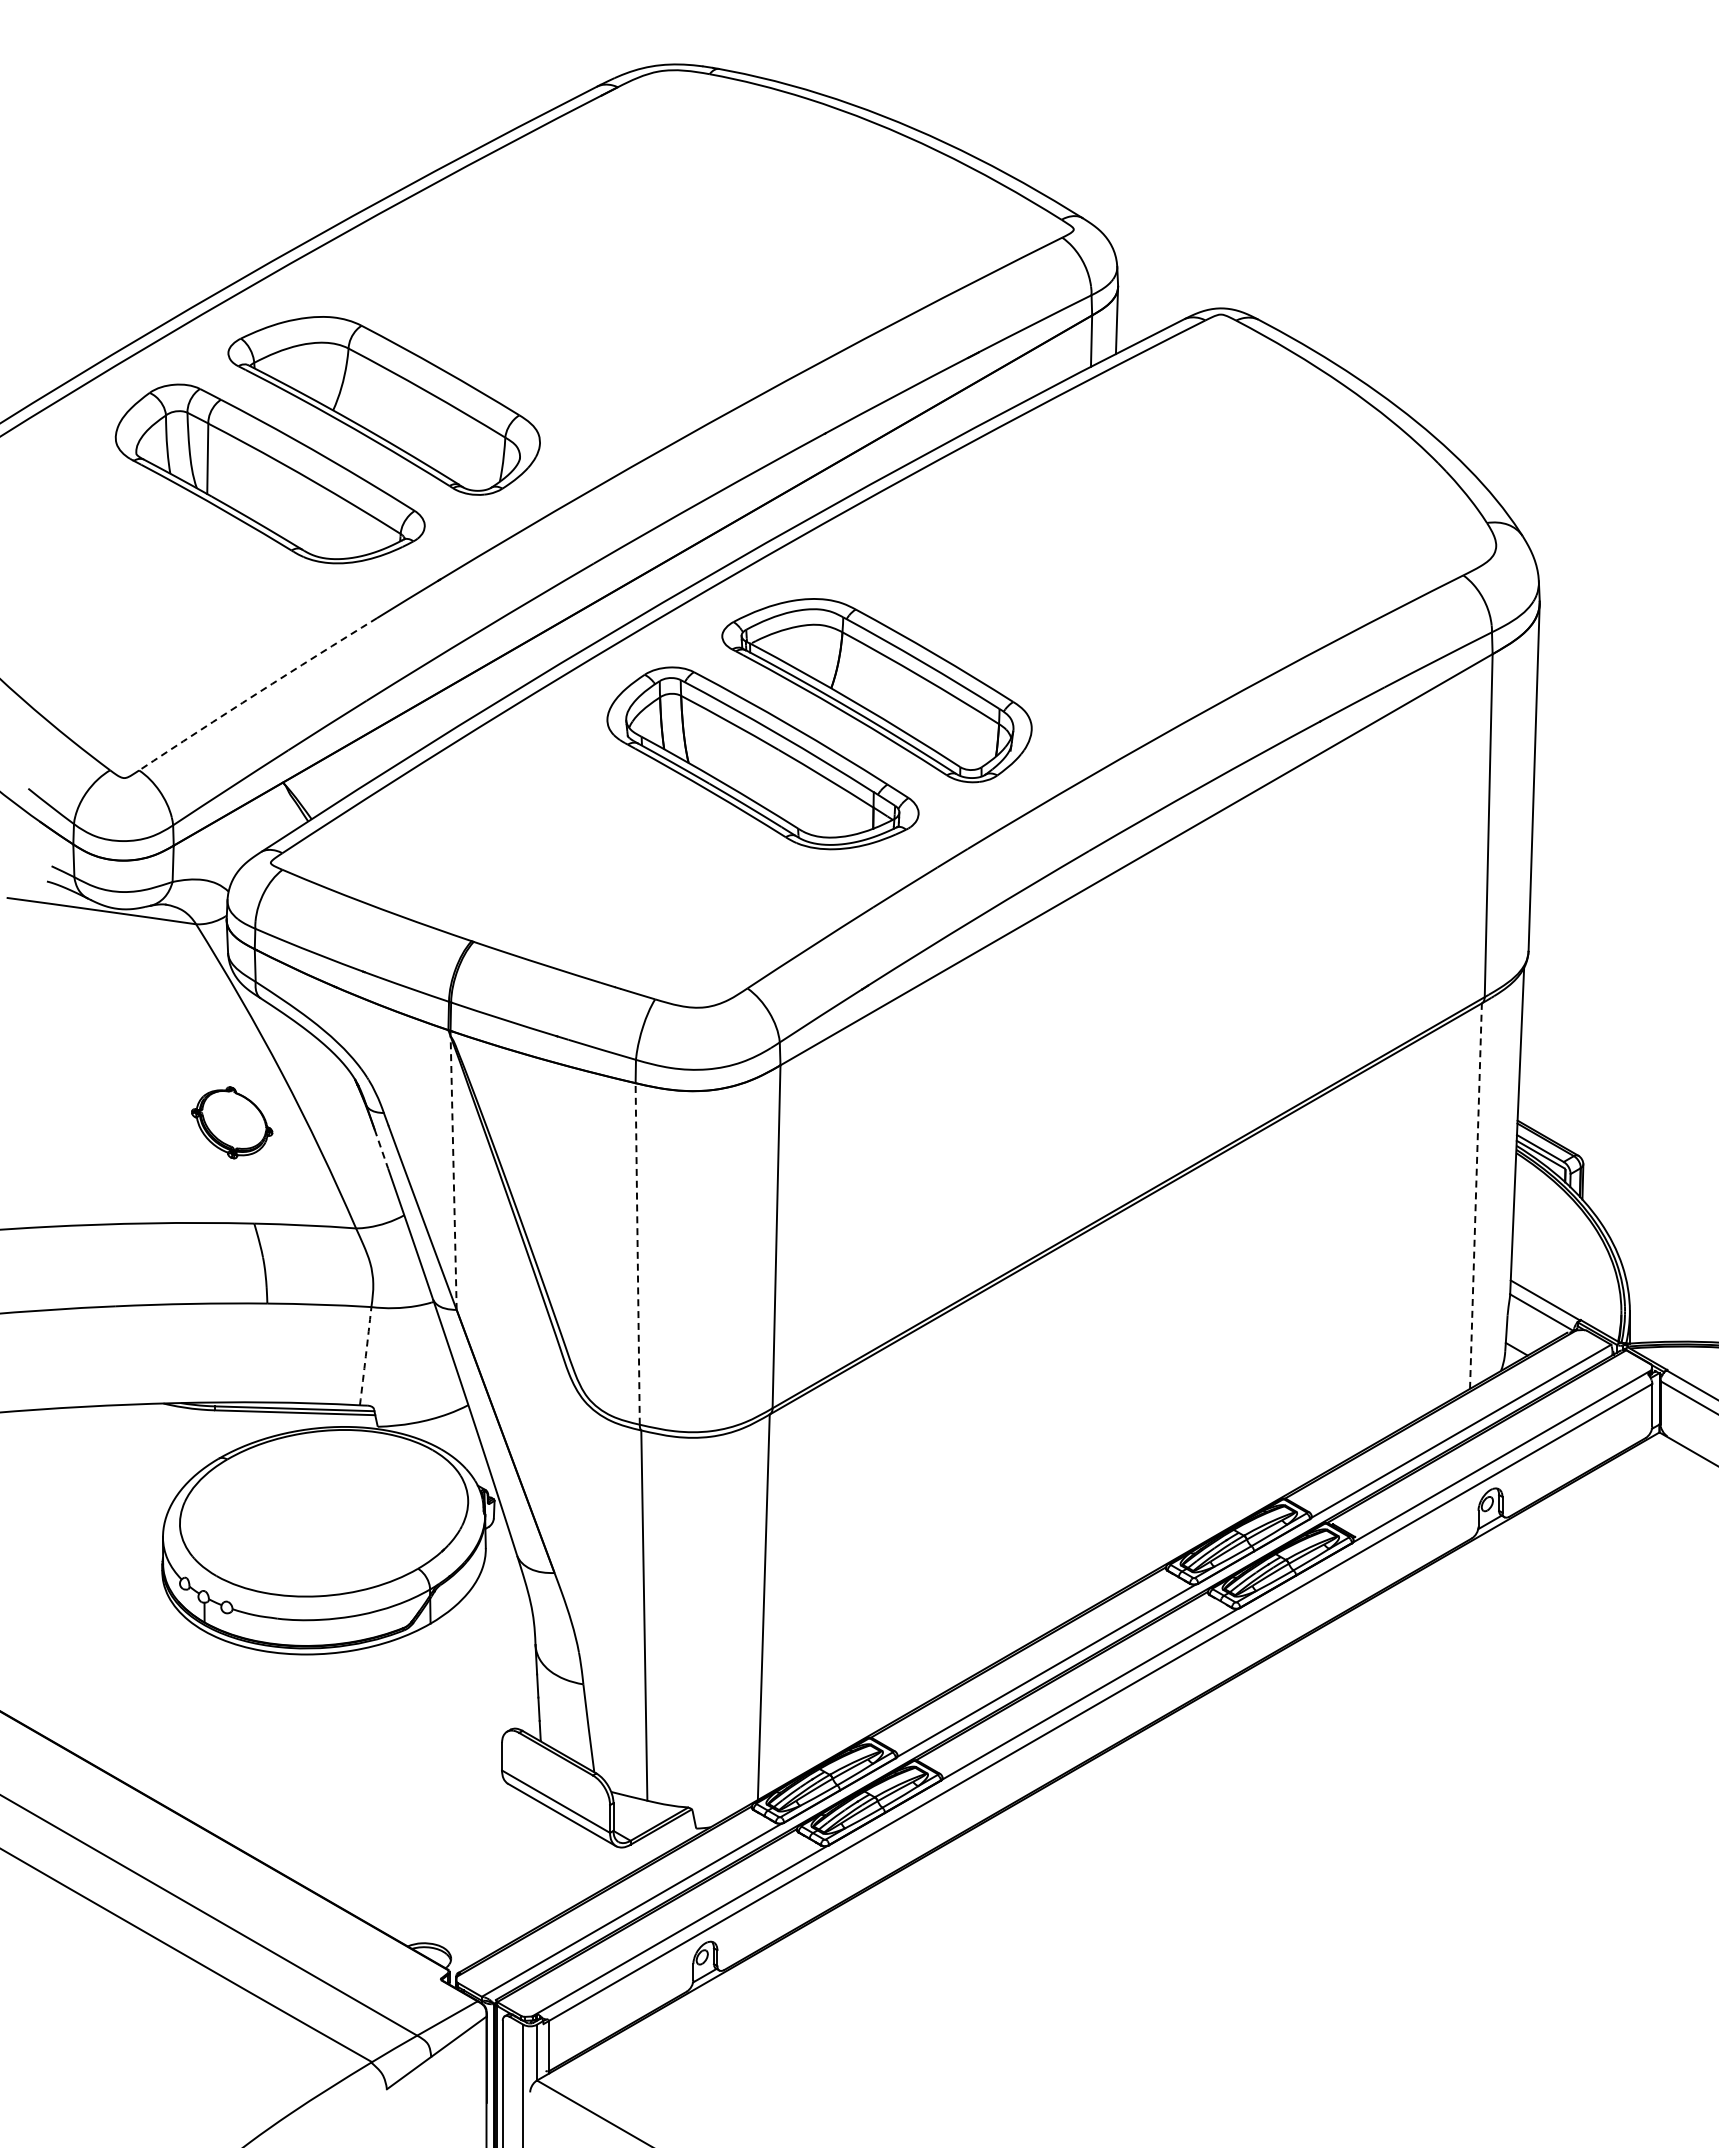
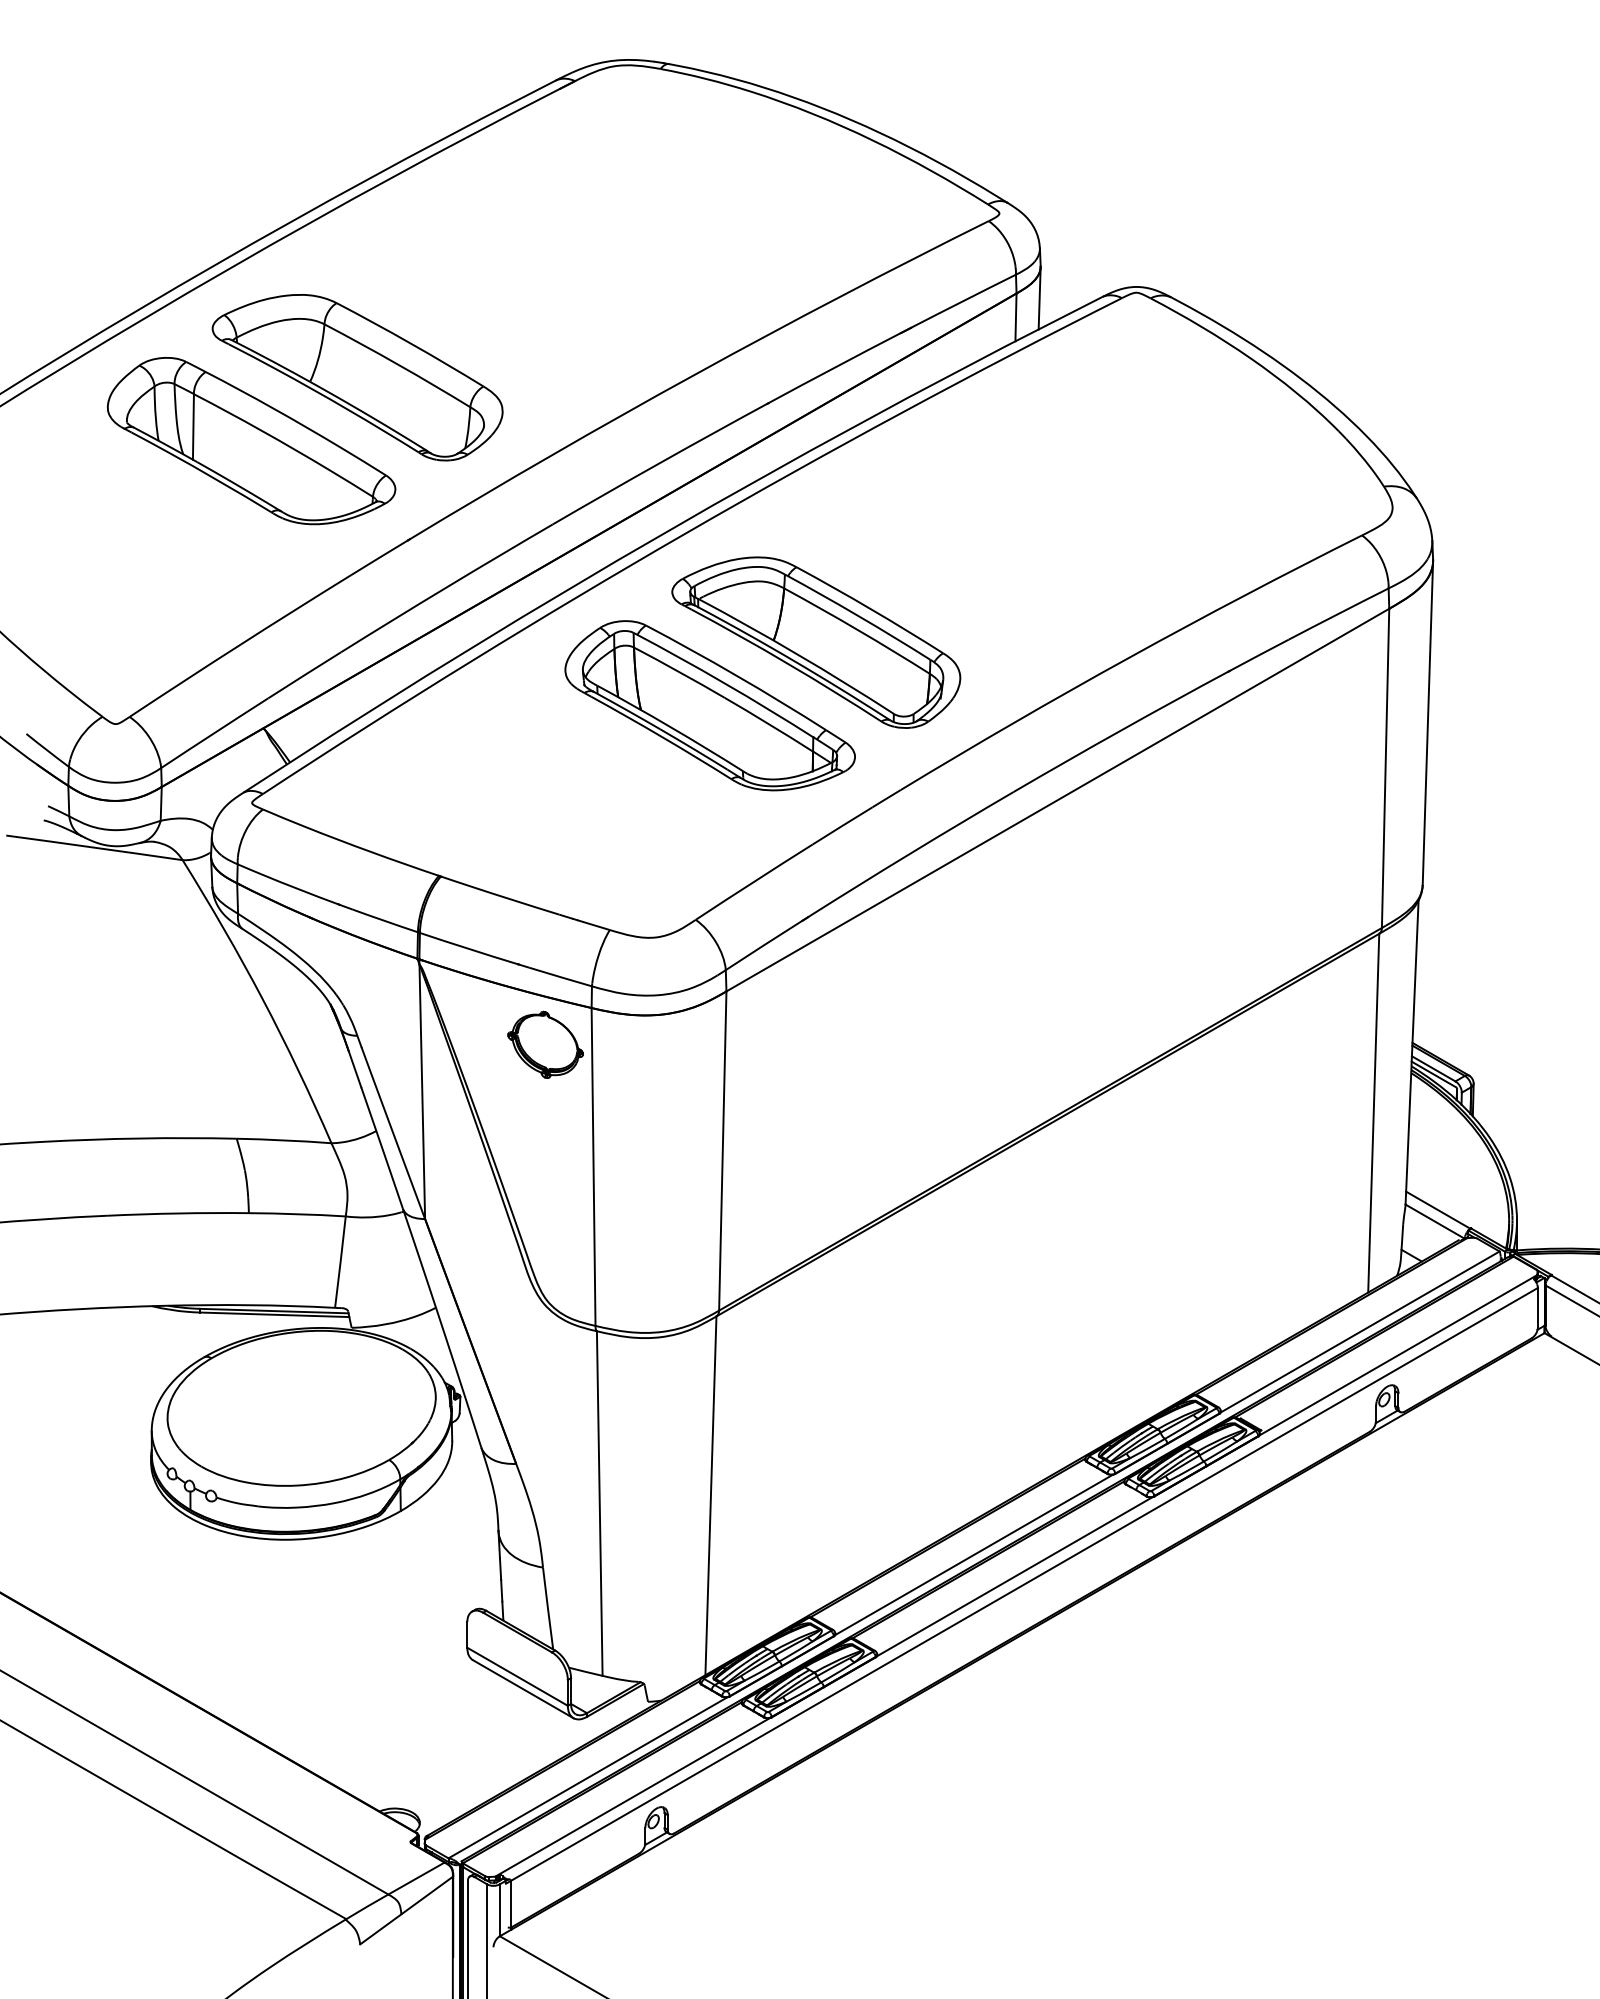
arc: (257, 693) -> (239, 645), dashed -> solid
part: (232, 1122) -> (545, 1044), moved
line: (381, 1148) -> (355, 1068), dashed -> solid
line: (453, 1173) -> (422, 1092), dashed -> solid
line: (1475, 1196) -> (1373, 1113), dashed -> solid
line: (637, 1253) -> (593, 1166), dashed -> solid
arc: (365, 1356) -> (340, 1262), dashed -> solid

